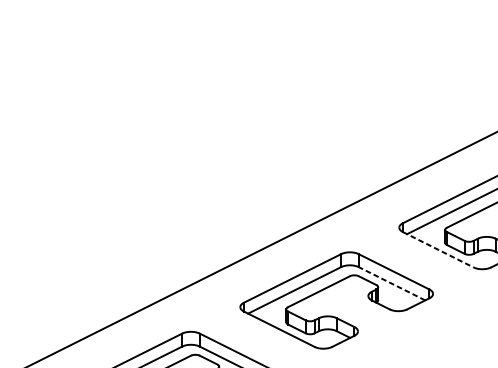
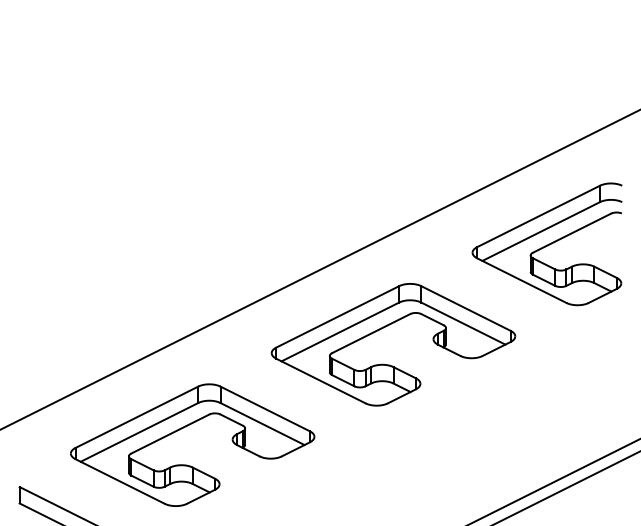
line: (438, 249) -> (521, 280), dashed -> solid
line: (392, 283) -> (463, 323), dashed -> solid

